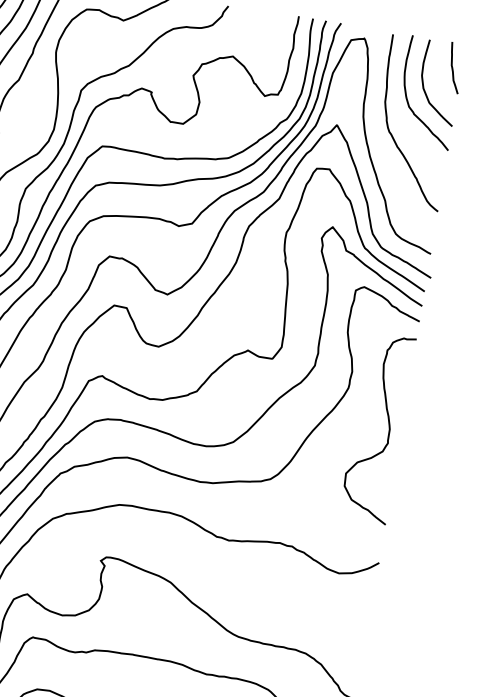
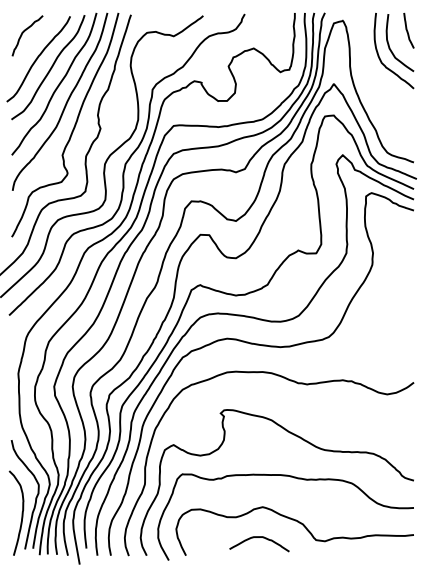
curve: (392, 133) -> (373, 83), removed
curve: (388, 428) -> (404, 288), removed

